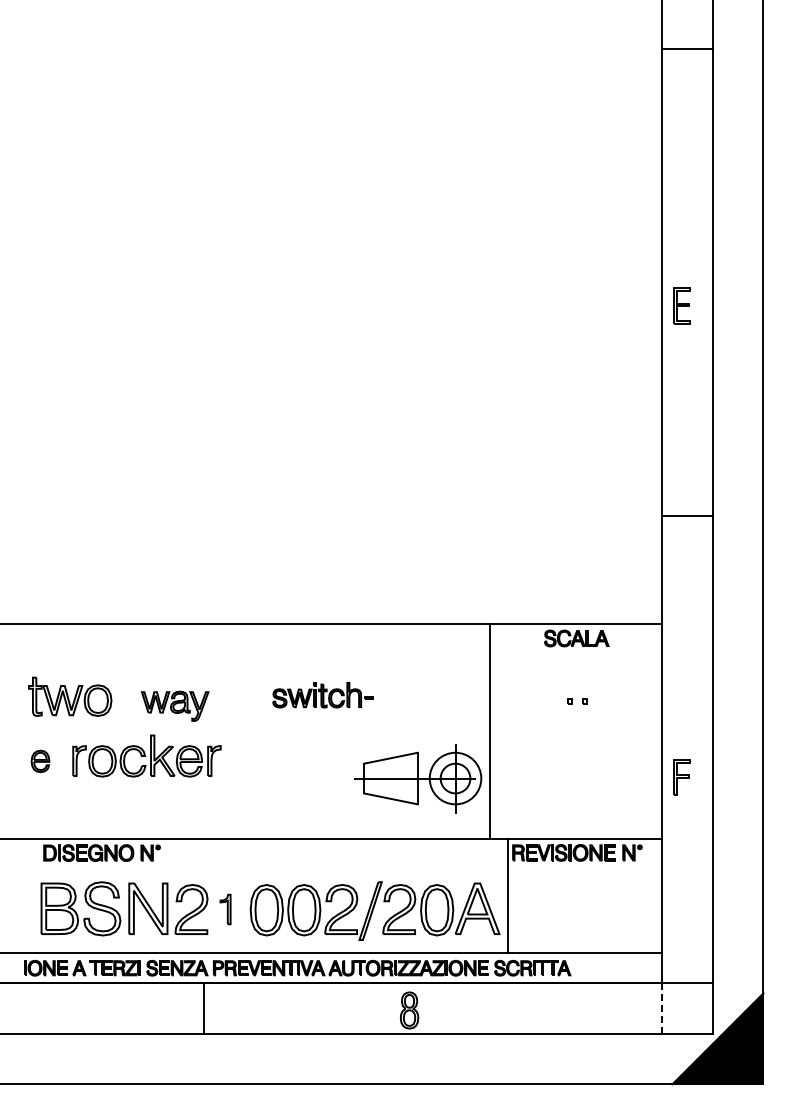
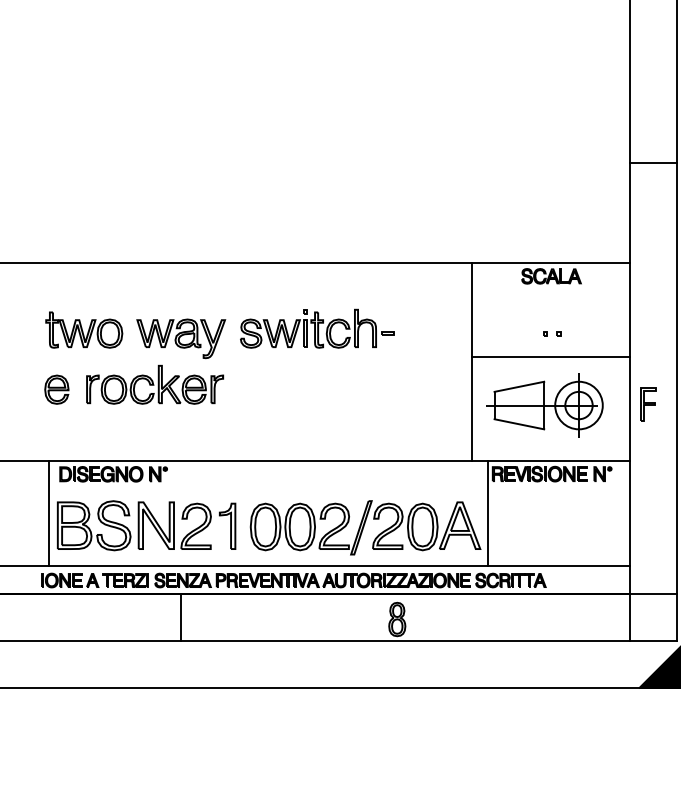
part: (322, 694) -> (317, 328), size x1.67
part: (174, 706) -> (180, 339), size x1.43
line: (576, 726) -> (551, 357), added
part: (40, 761) -> (56, 389), size x1.43
part: (418, 778) -> (544, 405), moved
line: (32, 895) -> (49, 513), added
part: (225, 909) -> (227, 526), size x1.67
line: (204, 1008) -> (181, 617), moved
line: (662, 1008) -> (630, 617), dashed -> solid

